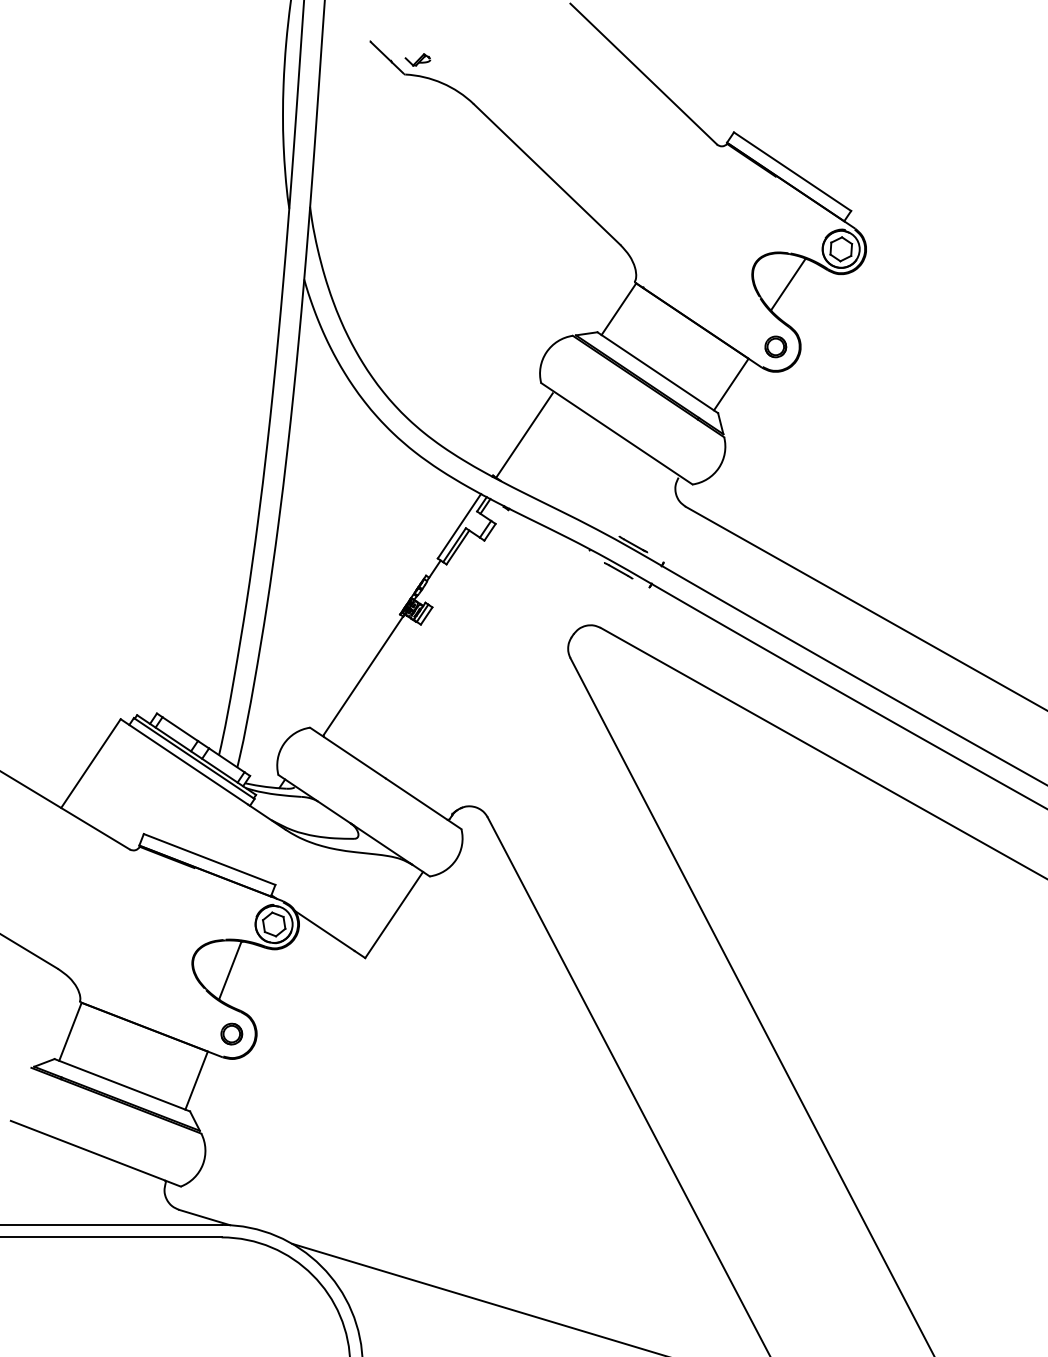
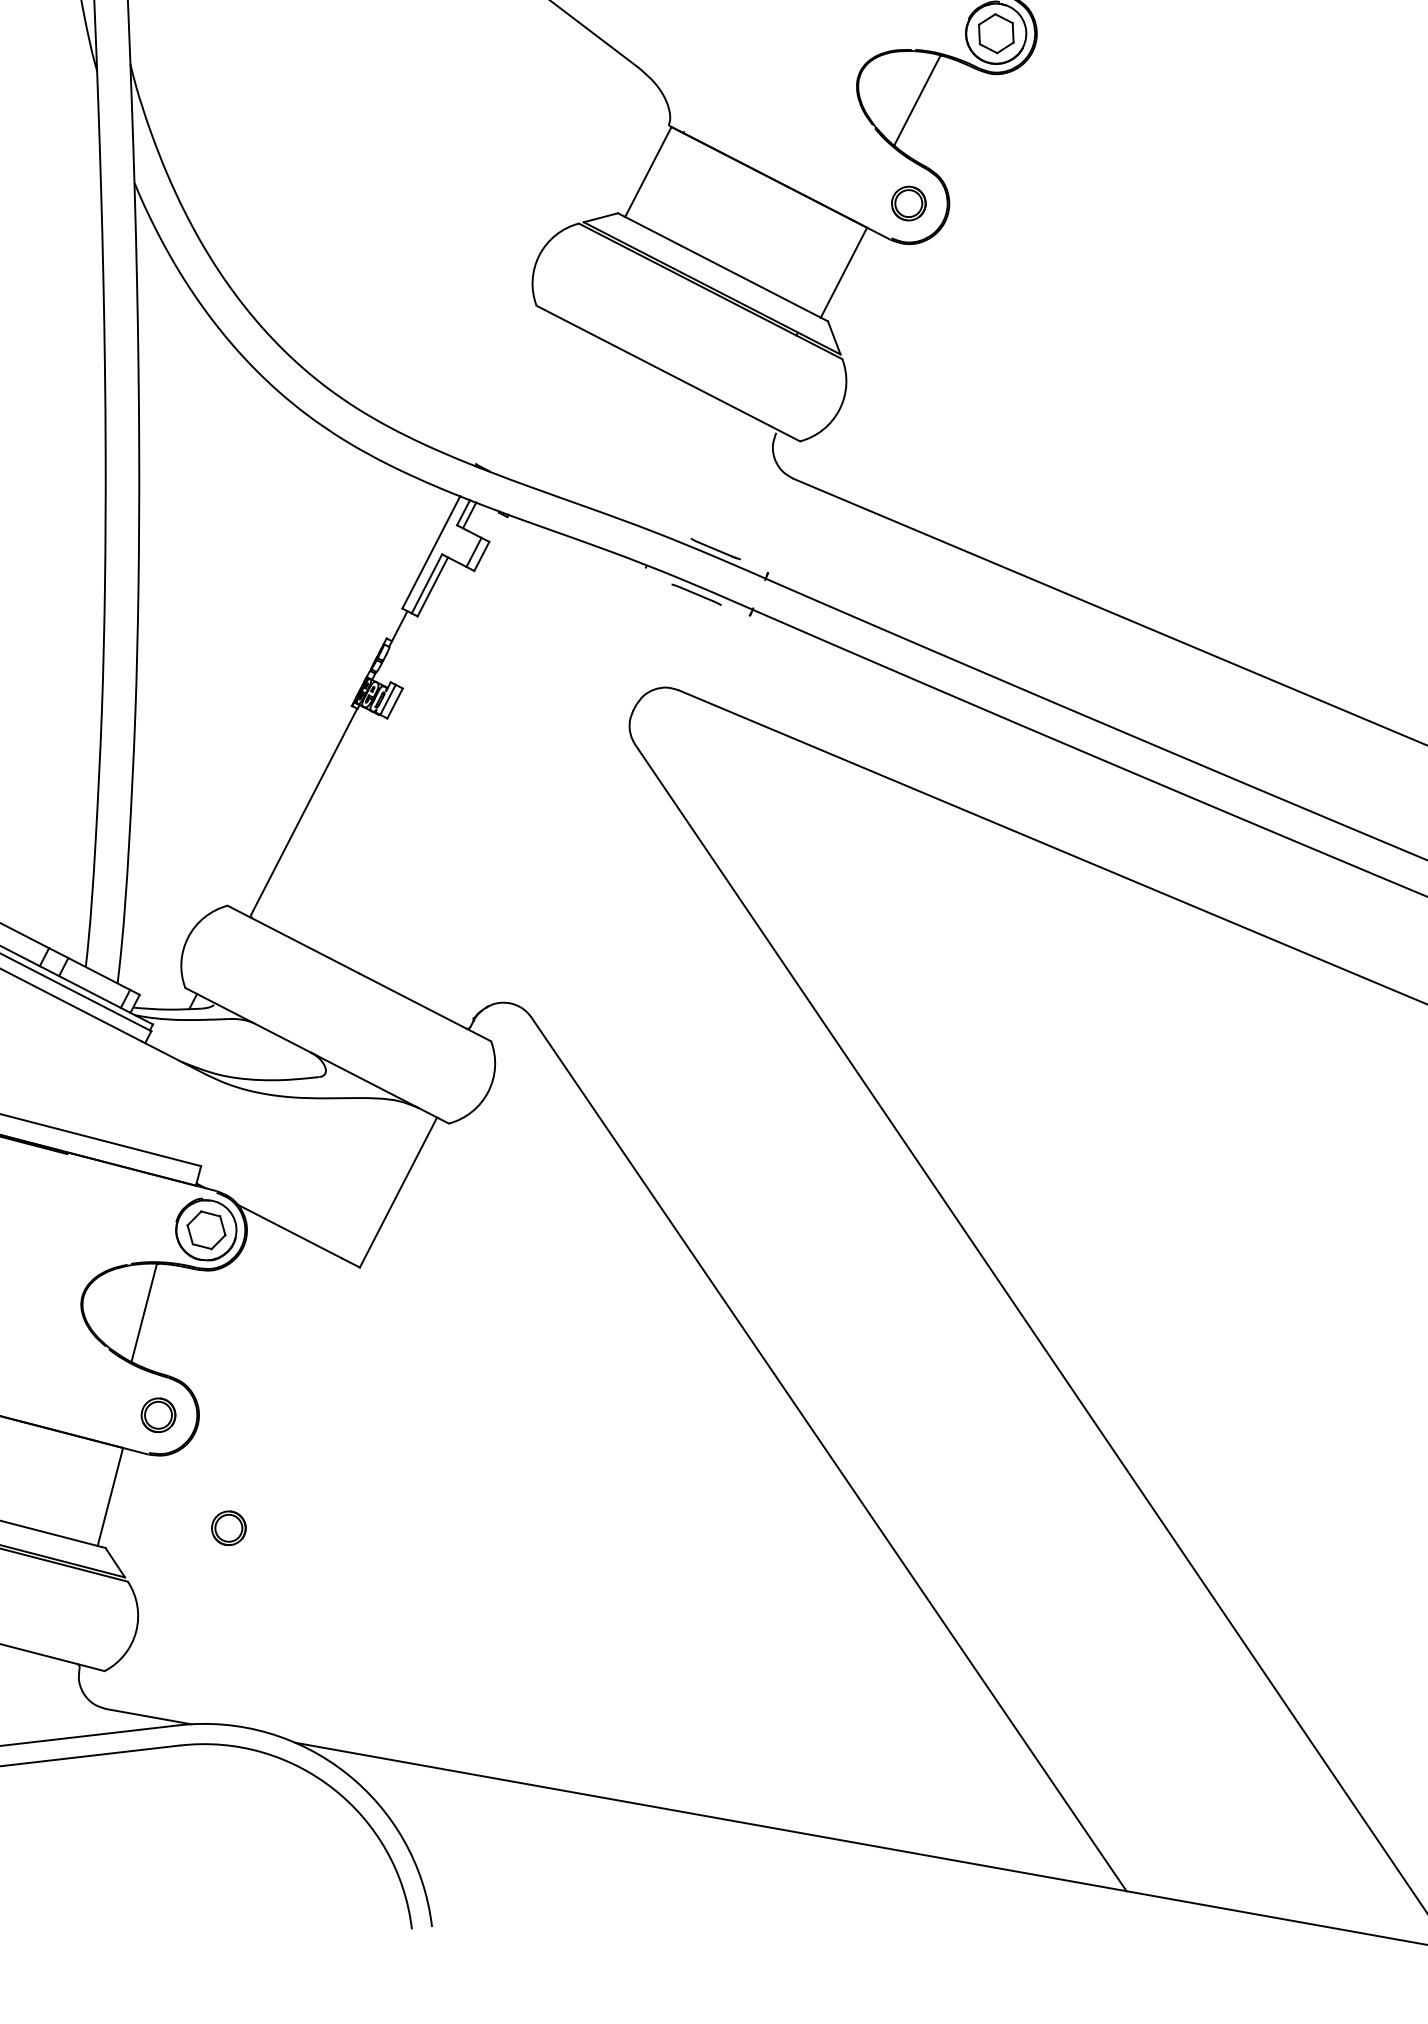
line: (524, 435) -> (519, 393), removed
part: (266, 1107) -> (228, 1527), added

